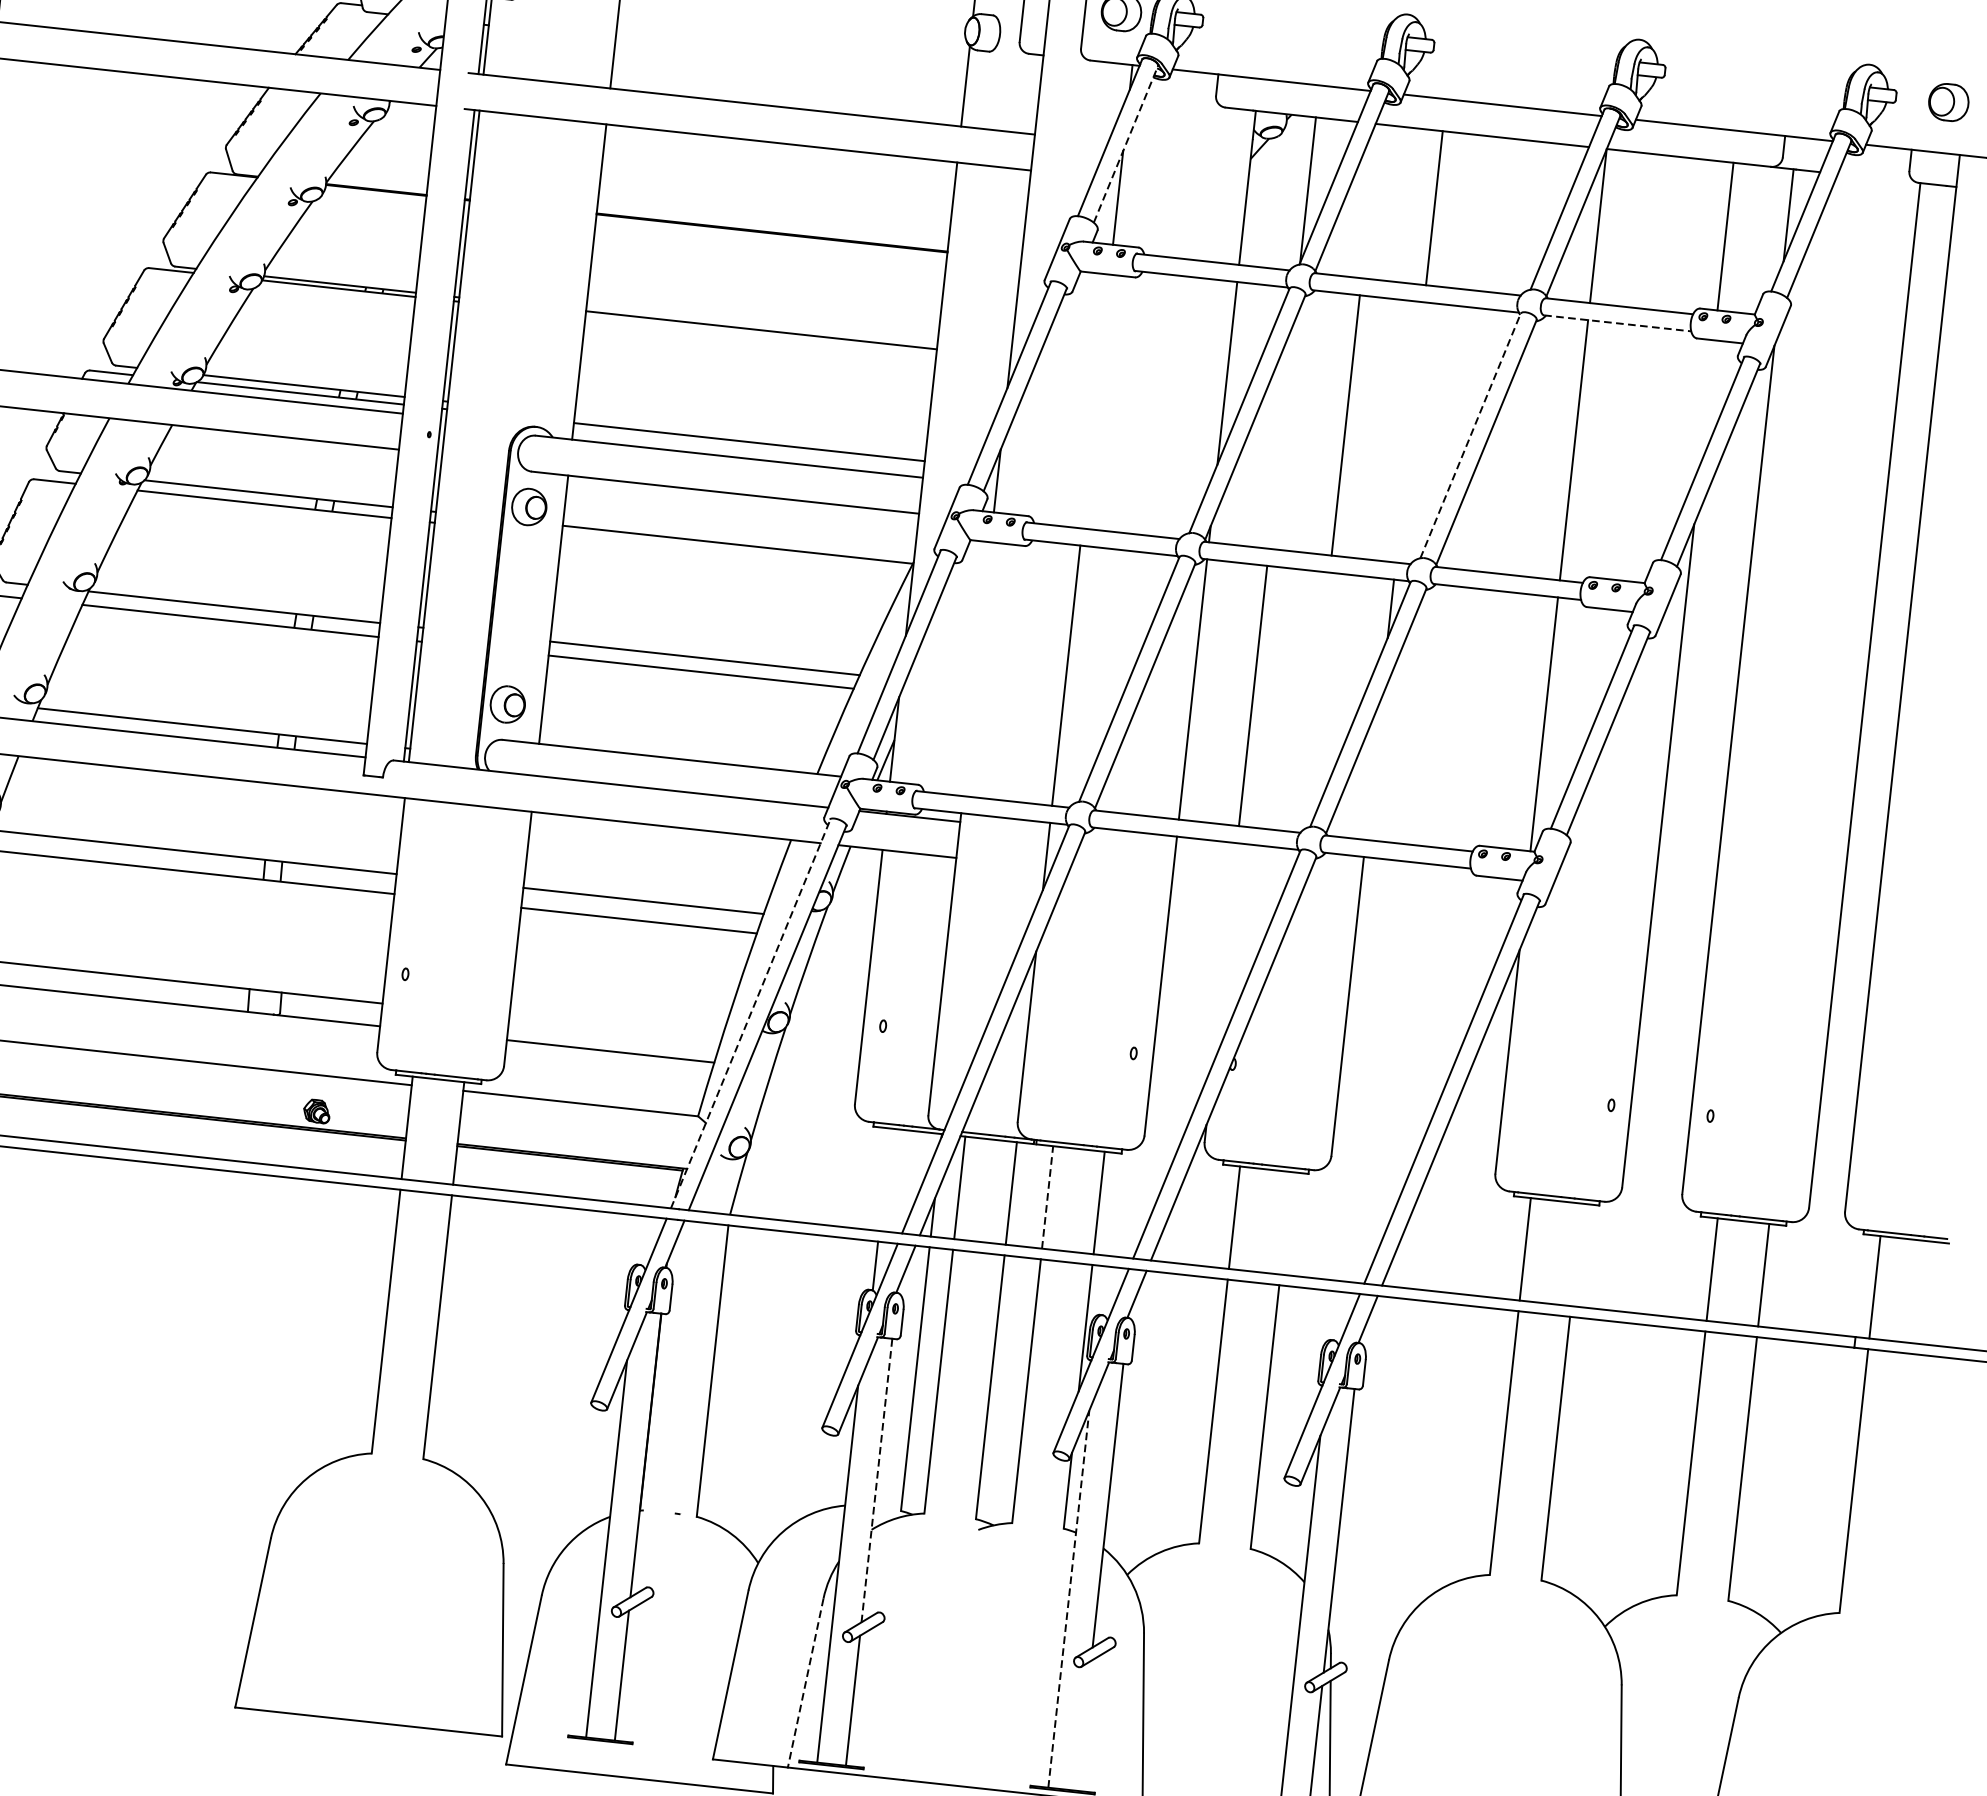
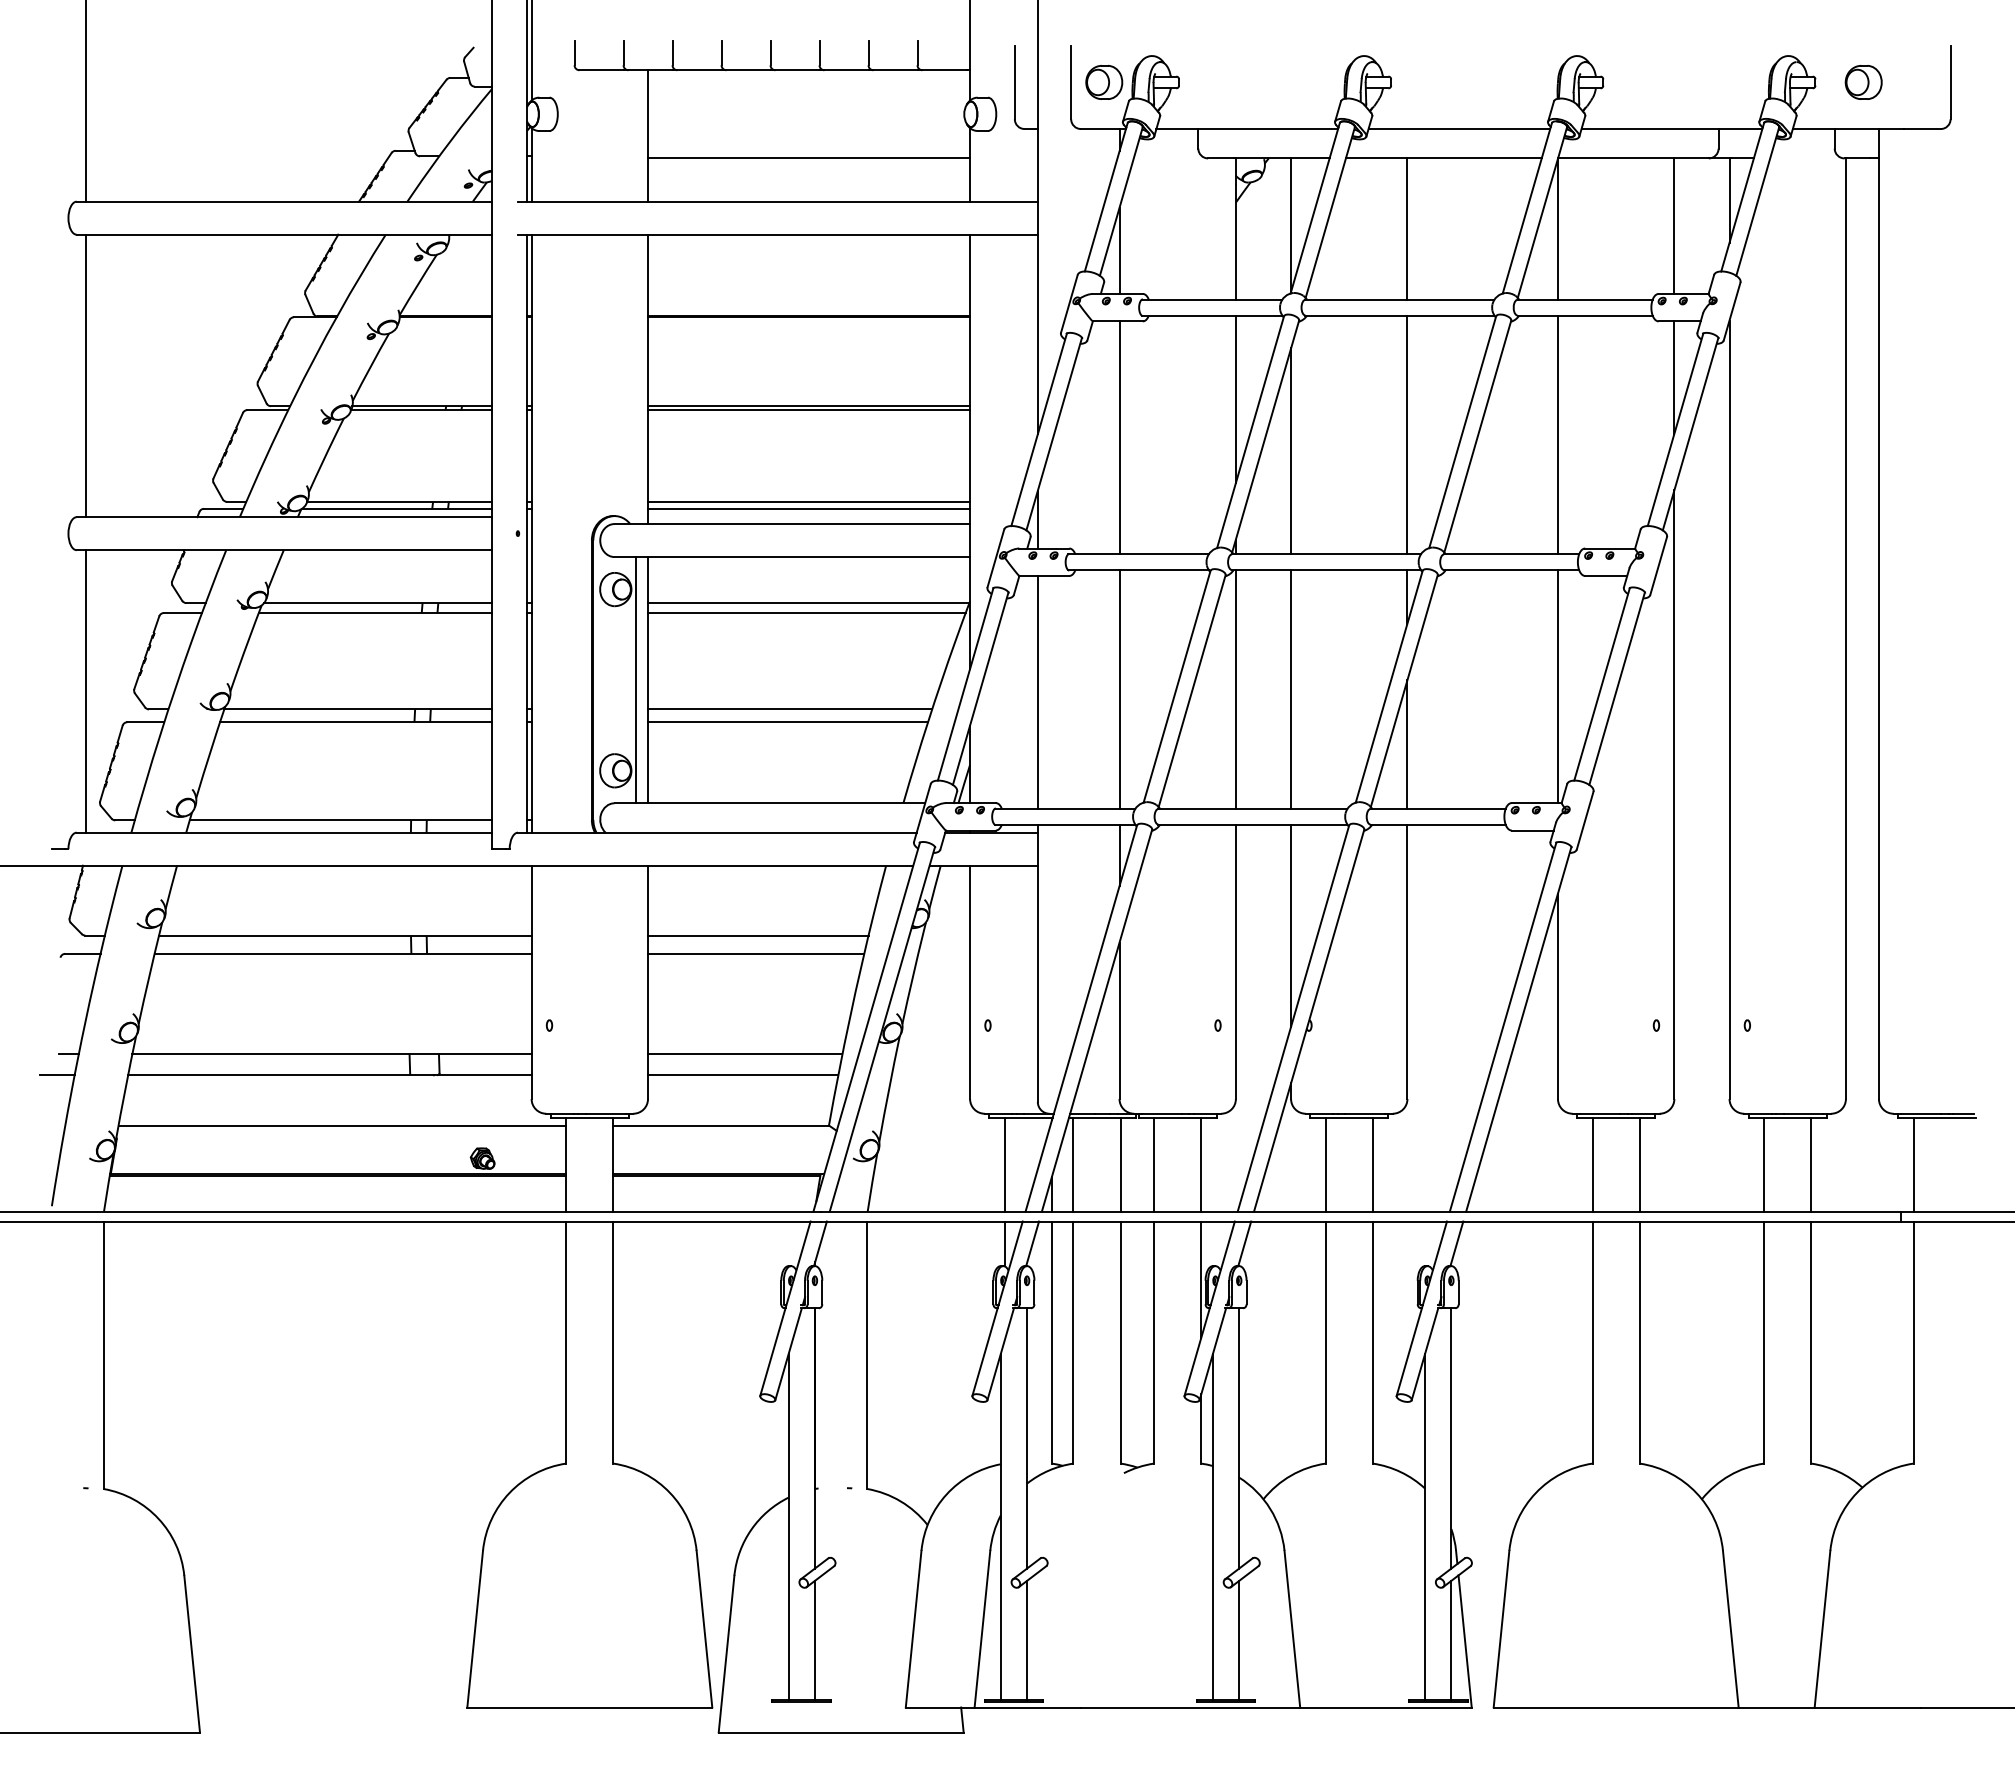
line: (791, 60) -> (809, 158), added
line: (1126, 144) -> (1121, 201), dashed -> solid
line: (1618, 323) -> (1585, 315), dashed -> solid
line: (761, 335) -> (809, 410), added
line: (1096, 401) -> (1119, 437), added
line: (1707, 401) -> (1674, 377), added
line: (1345, 424) -> (1407, 434), moved
line: (750, 434) -> (809, 501), added
line: (1281, 436) -> (1291, 451), added
line: (1470, 436) -> (1462, 432), dashed -> solid
line: (734, 555) -> (806, 613), added
line: (540, 608) -> (635, 680), added
line: (976, 668) -> (1037, 691), added
line: (1373, 769) -> (1407, 744), added
line: (1225, 953) -> (1291, 925), added
line: (750, 1012) -> (866, 1026), dashed -> solid
line: (615, 1029) -> (745, 1054), added
line: (884, 1179) -> (1004, 1164), added
line: (1048, 1197) -> (1154, 1164), dashed -> solid
line: (1285, 1223) -> (1372, 1164), added
line: (1576, 1254) -> (1639, 1164), added
line: (877, 1479) -> (1027, 1437), dashed -> solid
line: (1068, 1598) -> (1212, 1526), dashed -> solid
line: (805, 1683) -> (982, 1629), dashed -> solid
line: (1084, 1725) -> (1239, 1640), added

